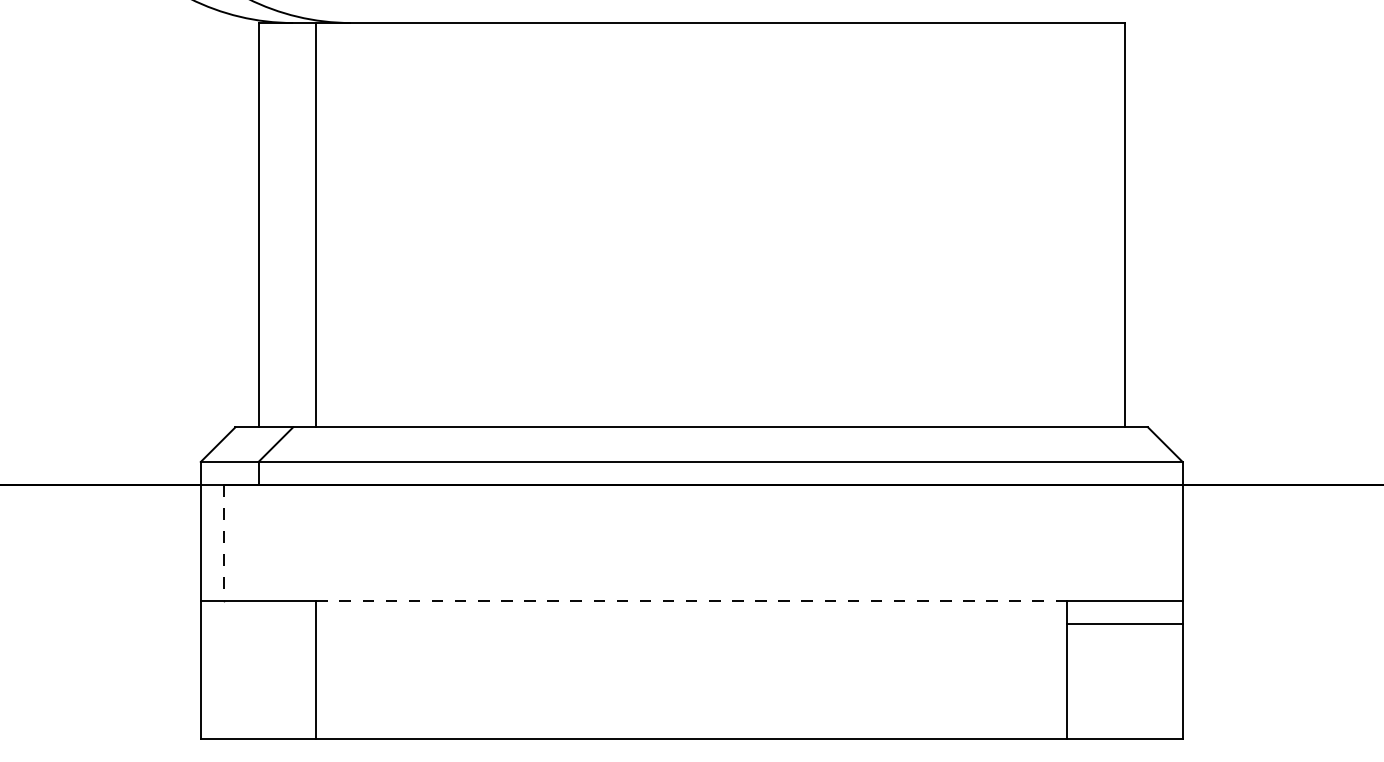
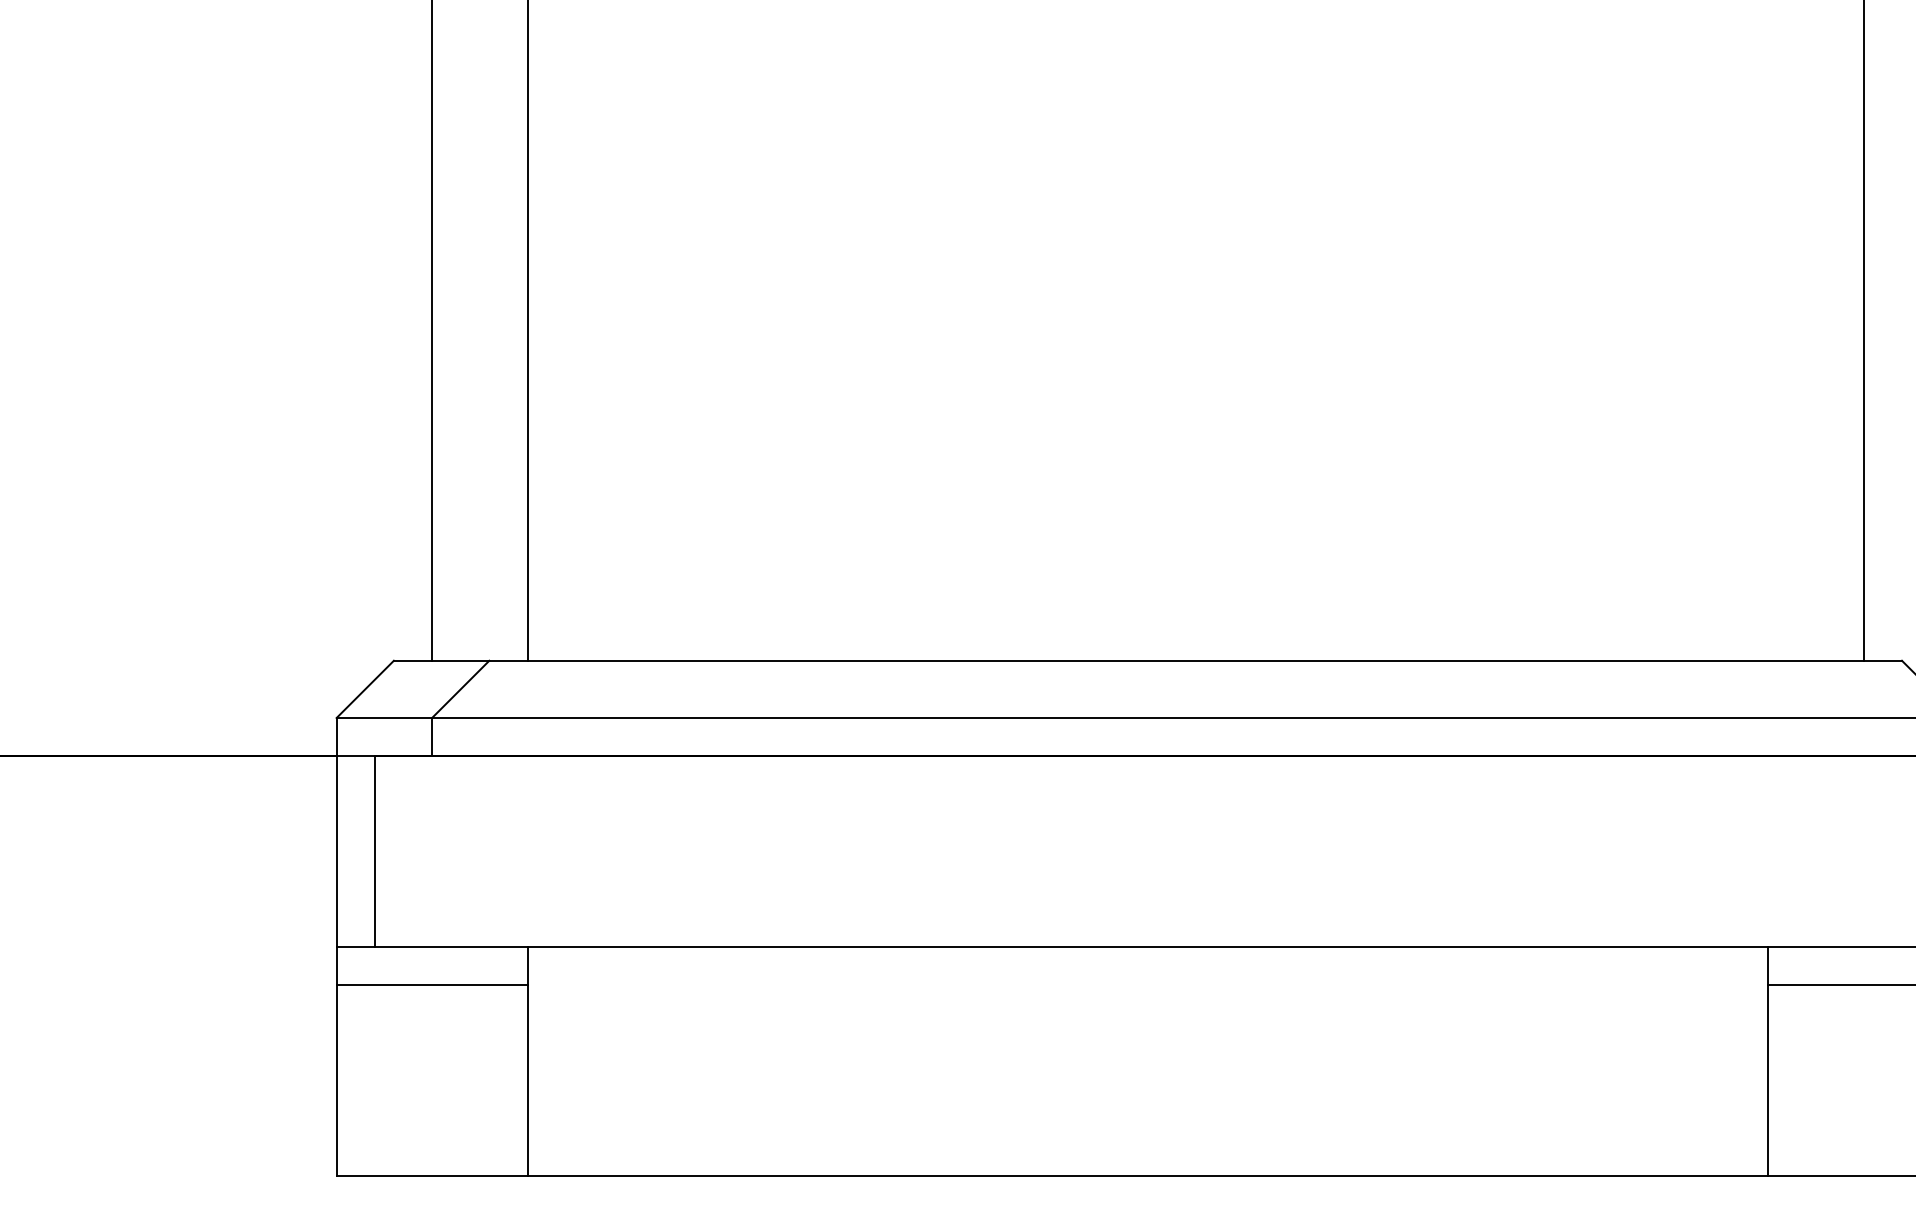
line: (223, 542) -> (374, 851), dashed -> solid
line: (692, 600) -> (1149, 946), dashed -> solid
line: (258, 623) -> (432, 984), added

